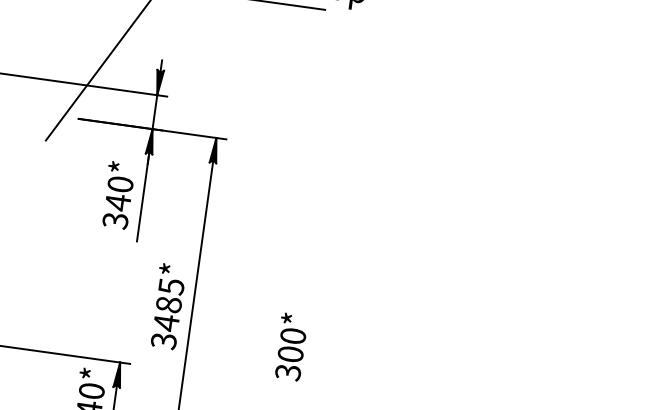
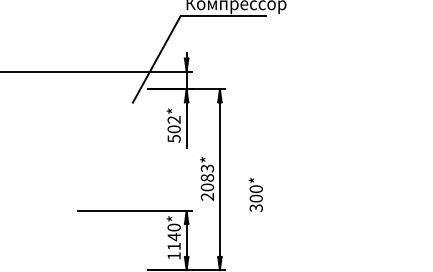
text: (116, 202) -> (173, 129), 340* -> 502*
text: (167, 313) -> (207, 182), 3485* -> 2083*
text: (290, 346) -> (255, 194), moved

